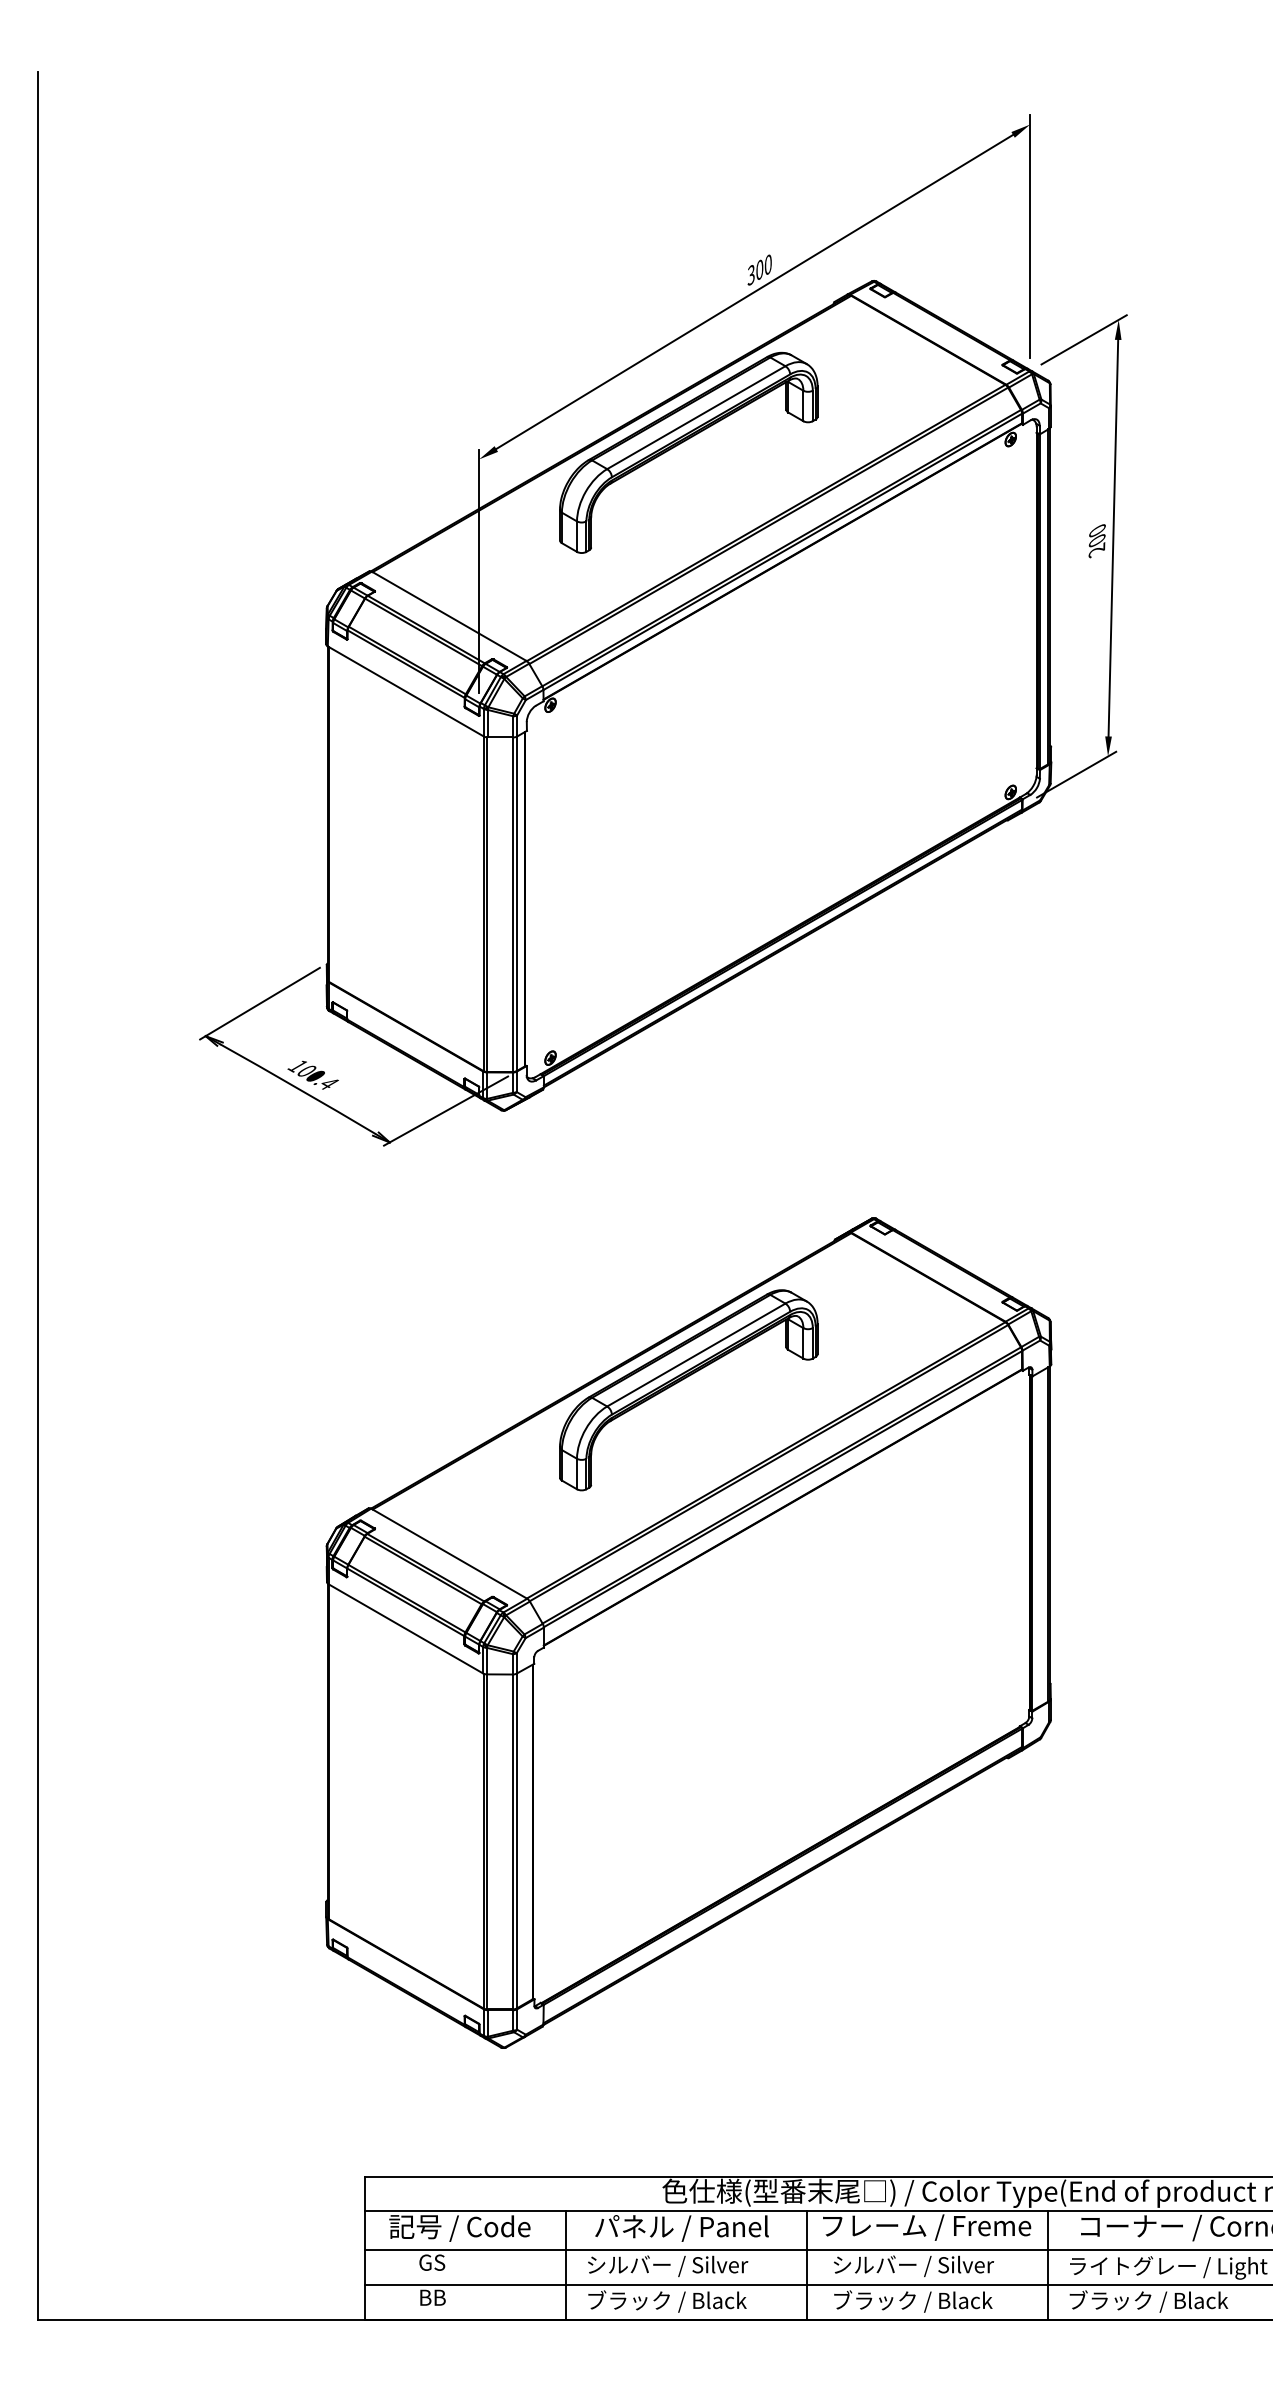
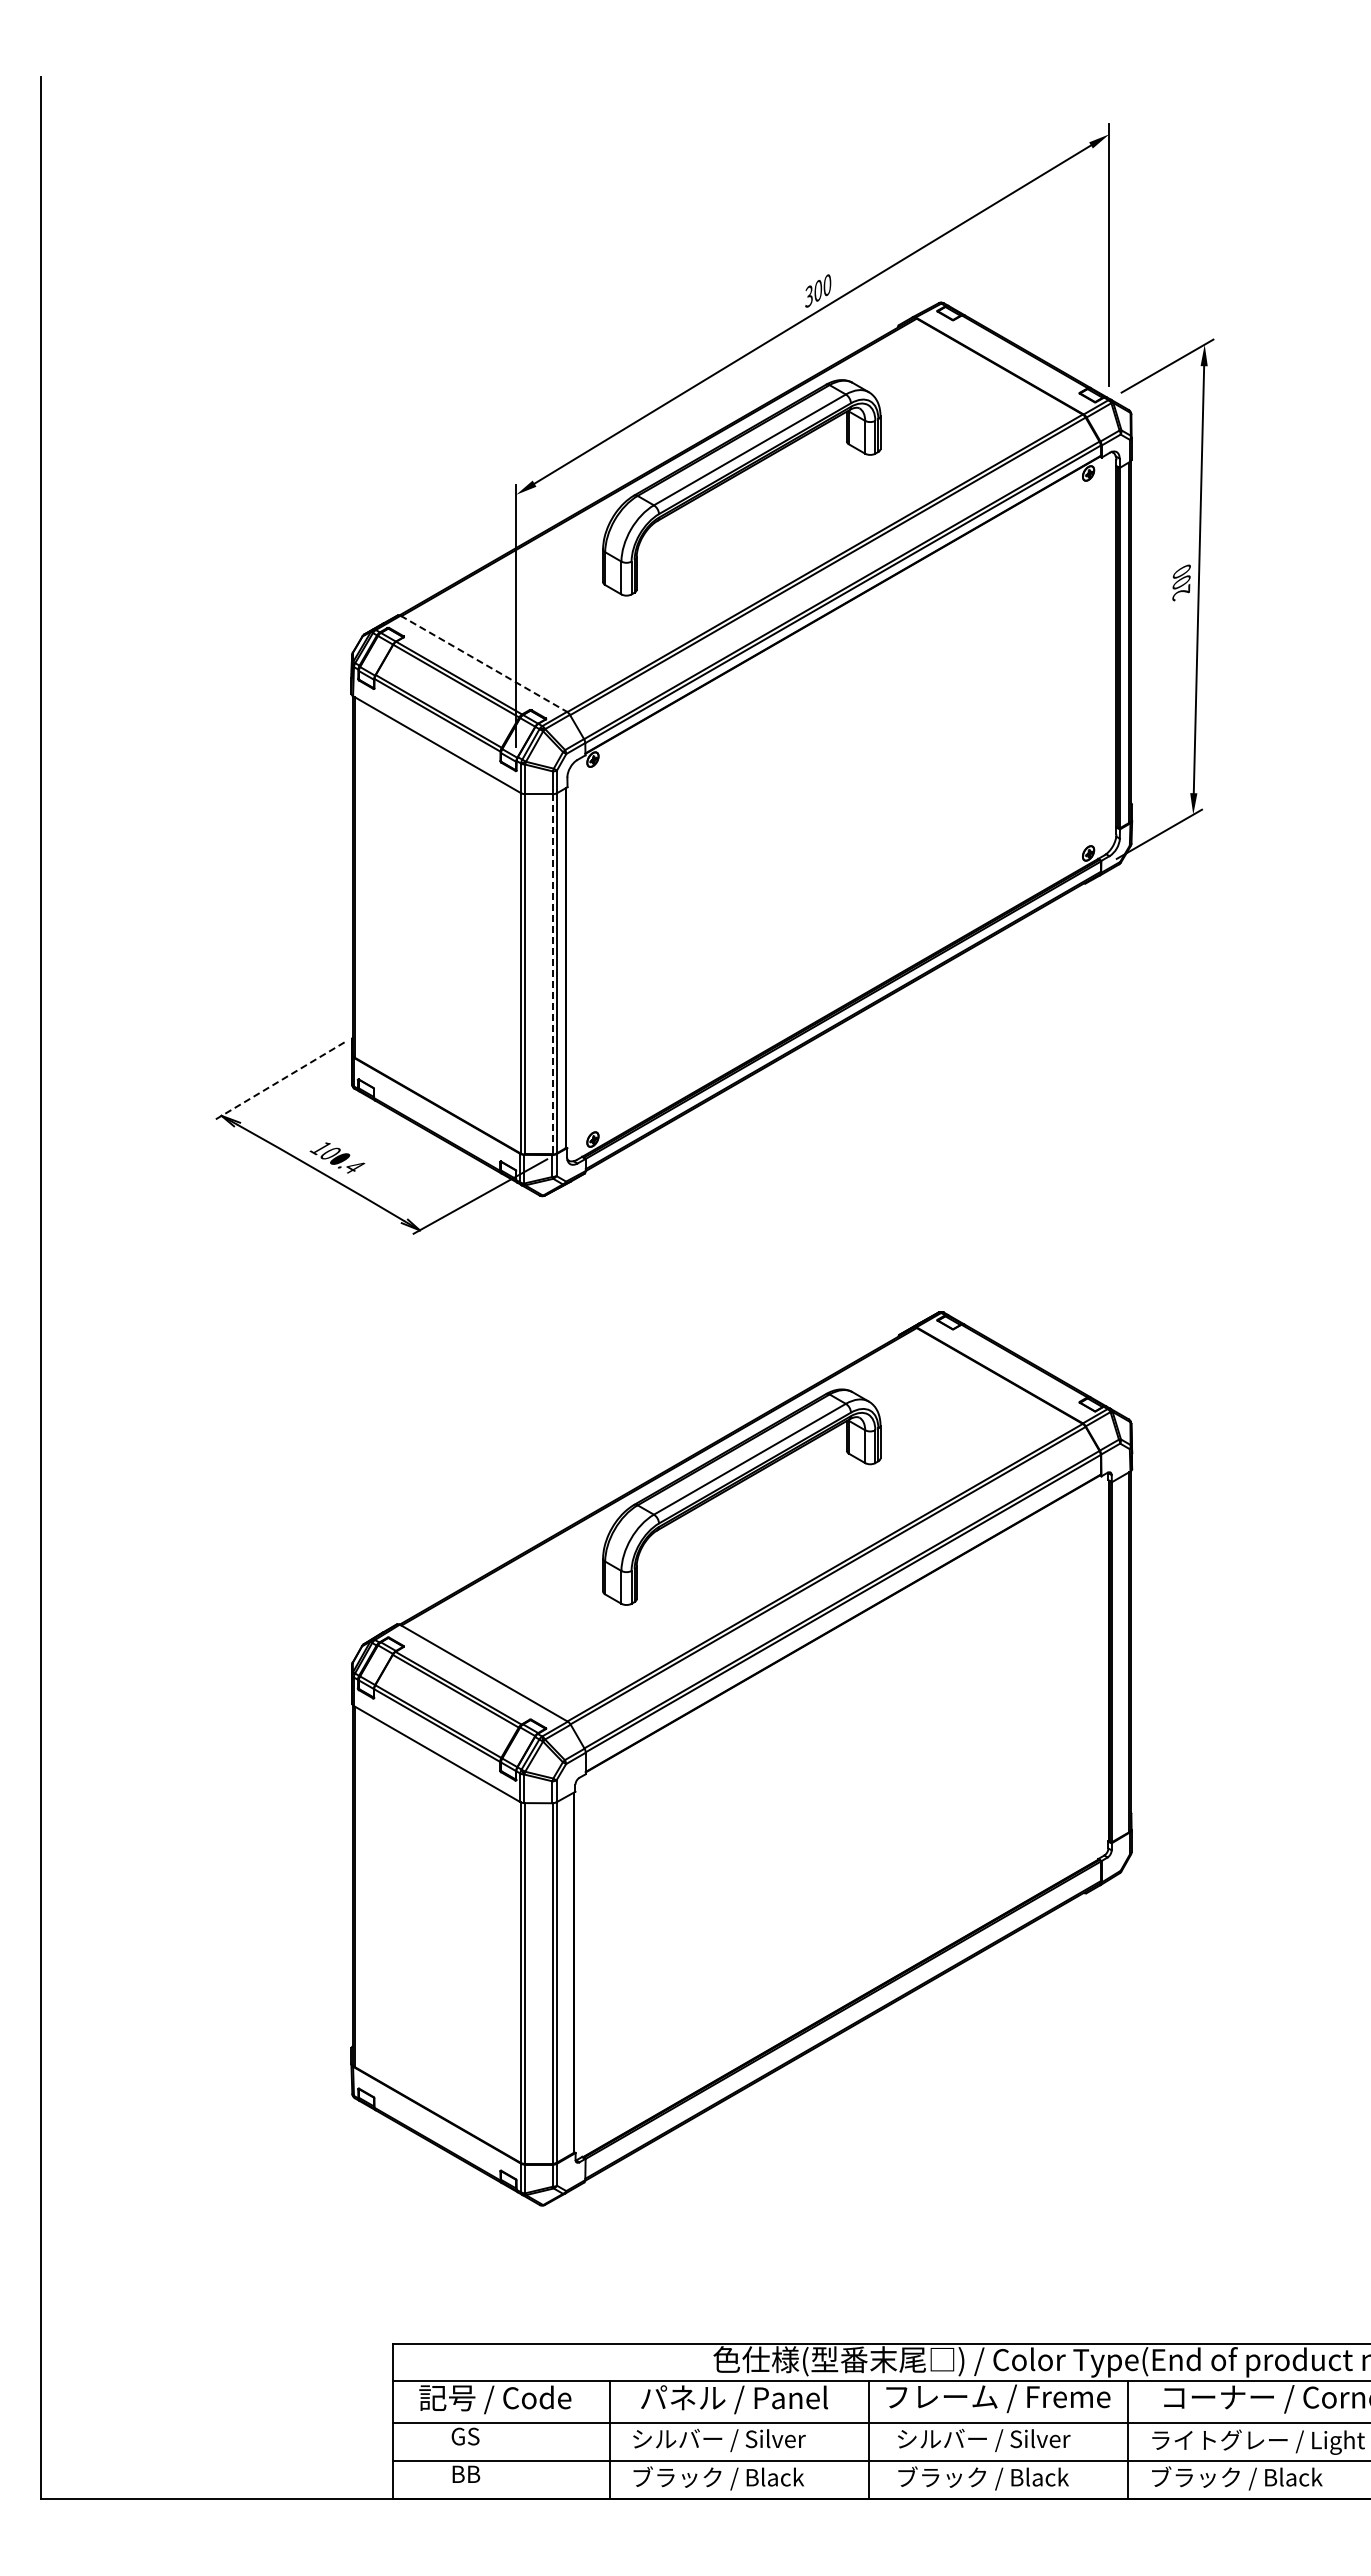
line: (449, 616) -> (484, 664), solid -> dashed
line: (512, 904) -> (552, 974), solid -> dashed
line: (259, 1004) -> (279, 1081), solid -> dashed

